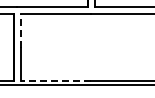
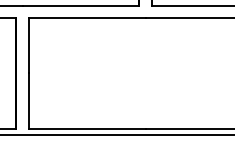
line: (21, 30) -> (29, 44), dashed -> solid
line: (55, 80) -> (85, 127), dashed -> solid

